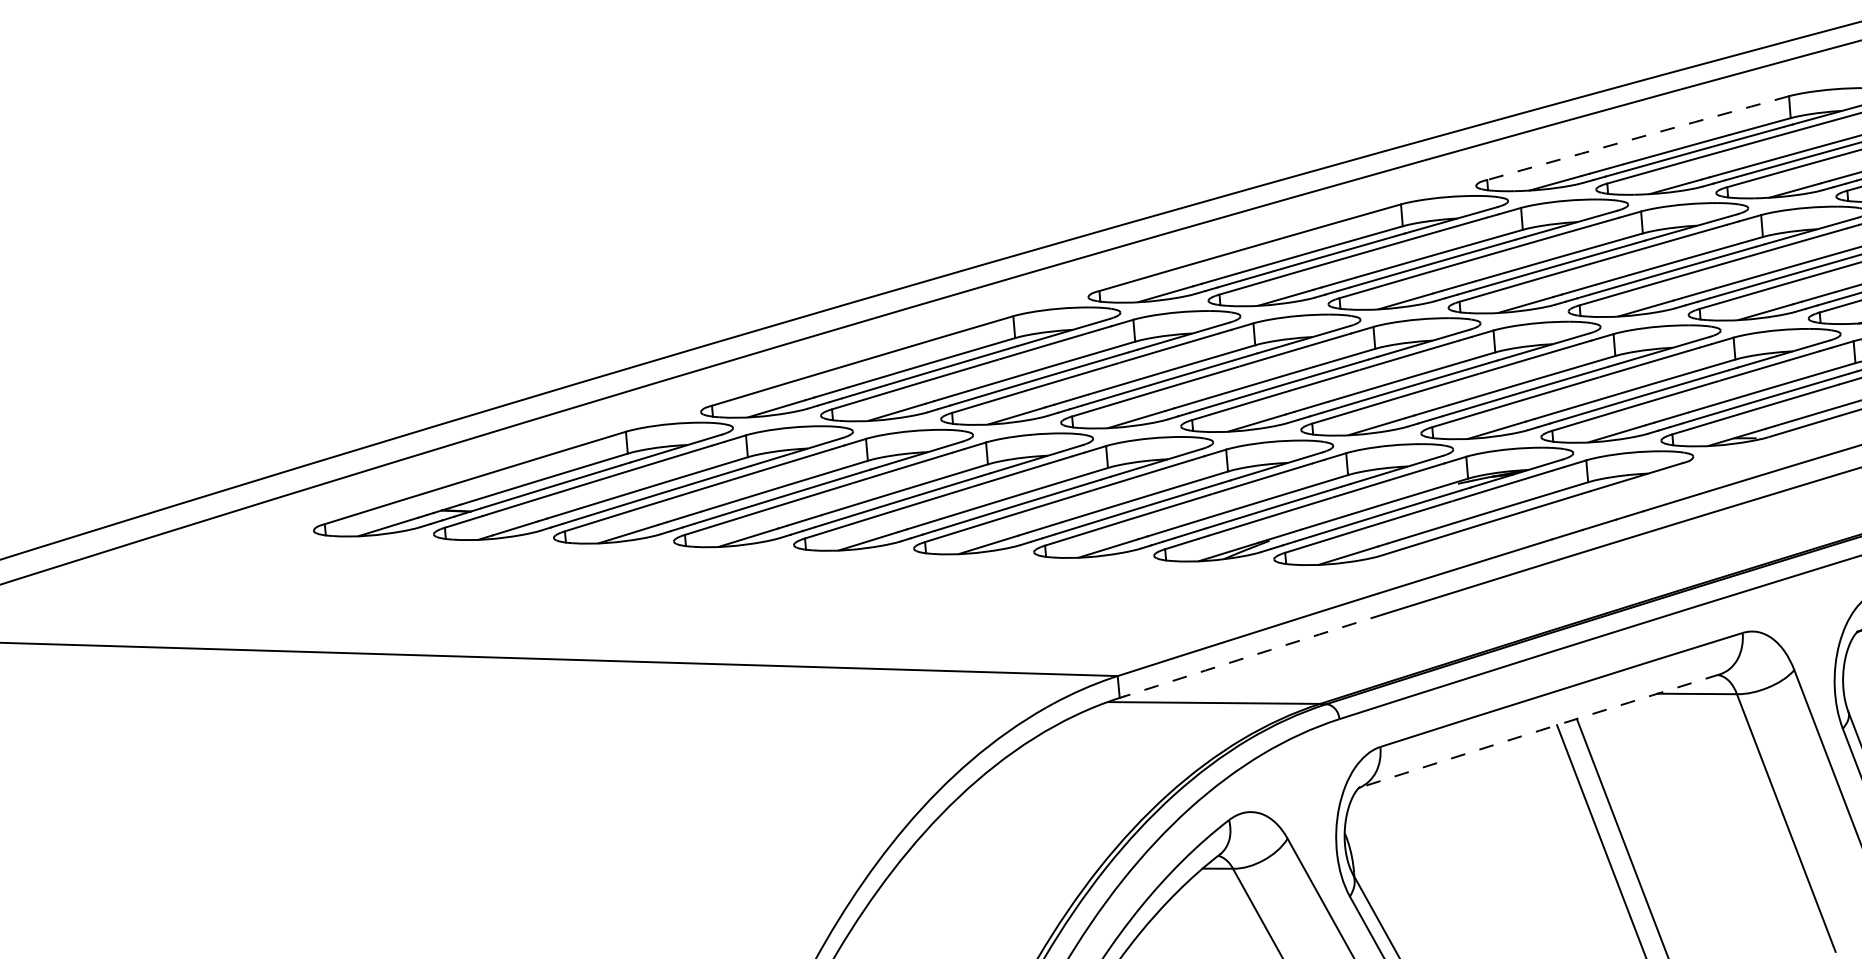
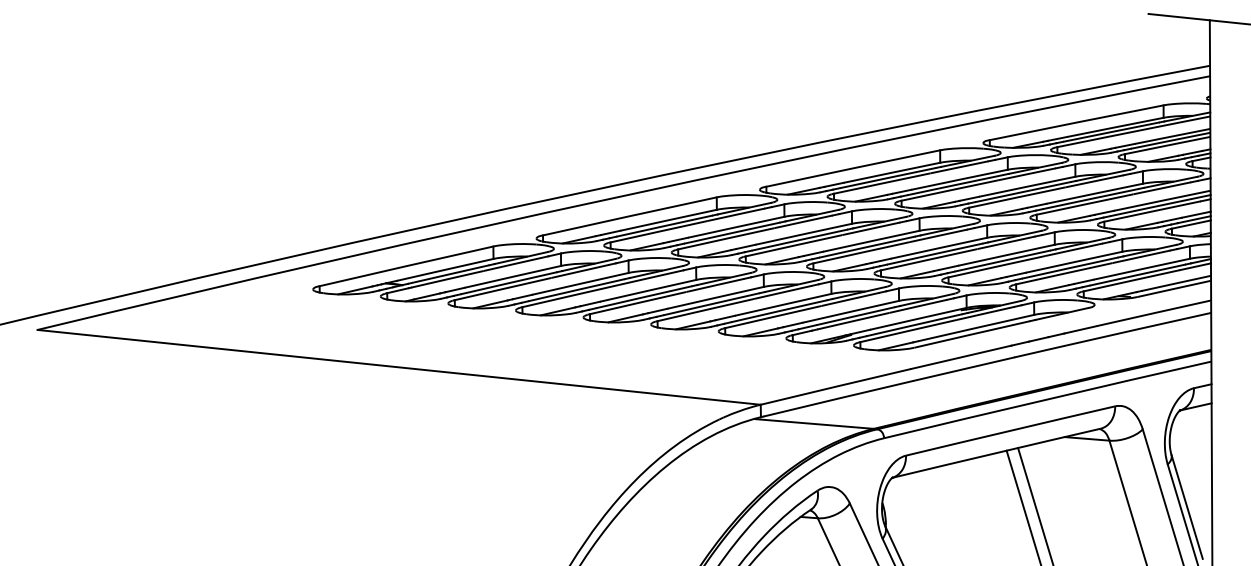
arc: (1637, 137) -> (1076, 122), dashed -> solid
arc: (1253, 654) -> (838, 398), dashed -> solid
arc: (1539, 731) -> (996, 453), dashed -> solid

